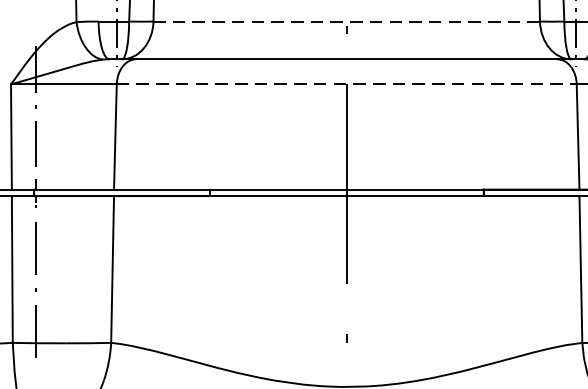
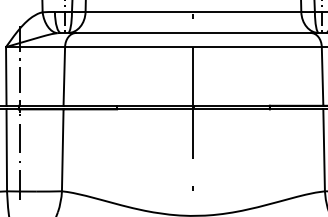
line: (346, 20) -> (193, 11), dashed -> solid
line: (346, 85) -> (193, 47), dashed -> solid

